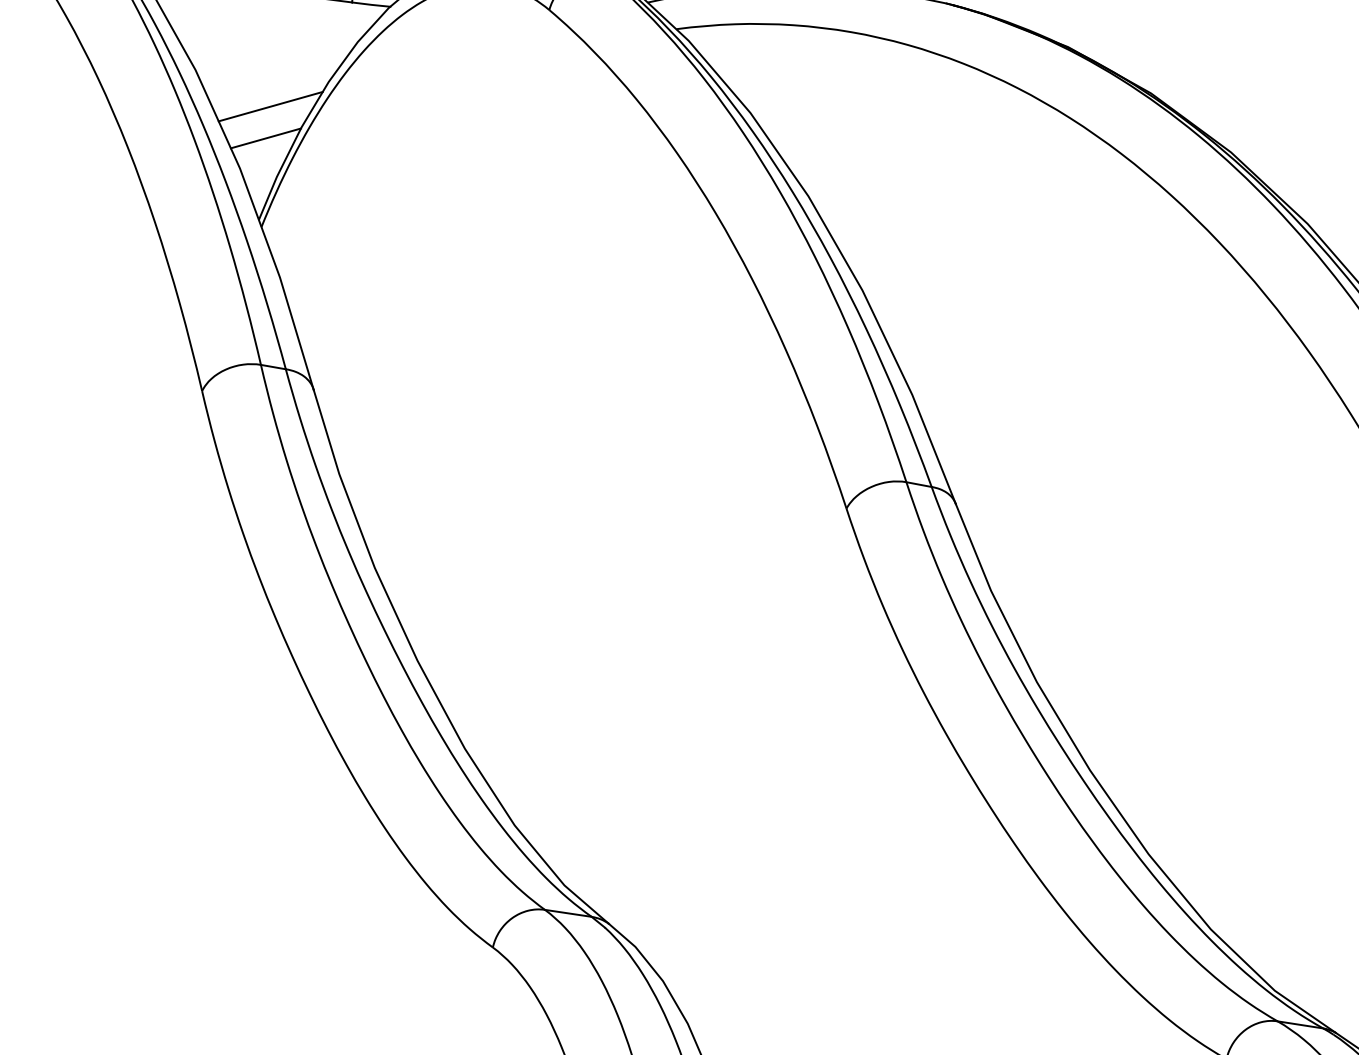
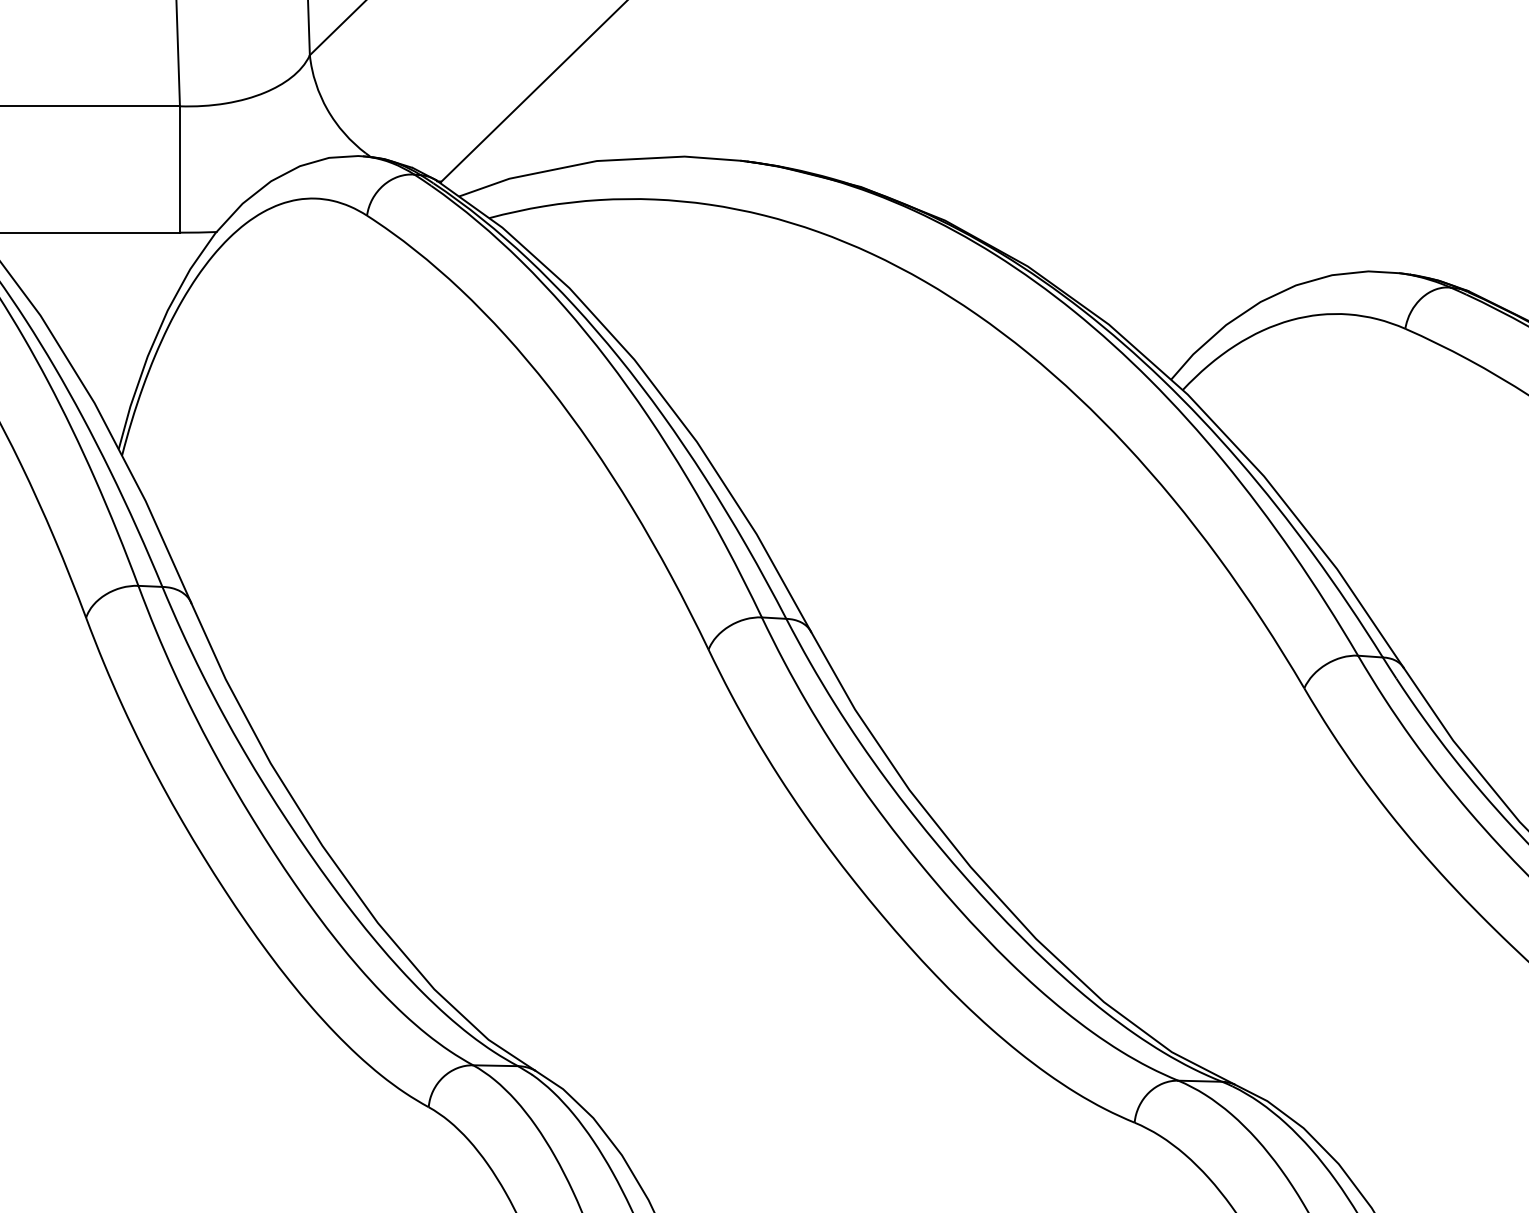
line: (270, 106) -> (115, 340), removed
line: (266, 138) -> (115, 371), removed

